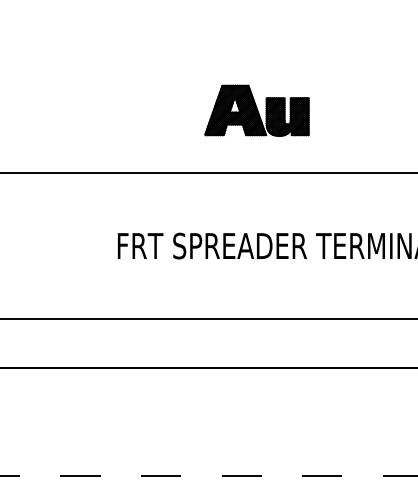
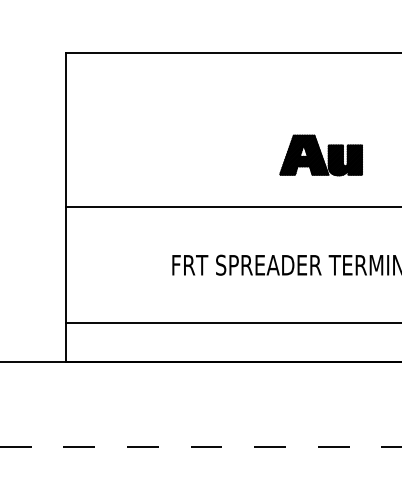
part: (256, 110) -> (320, 155), moved

